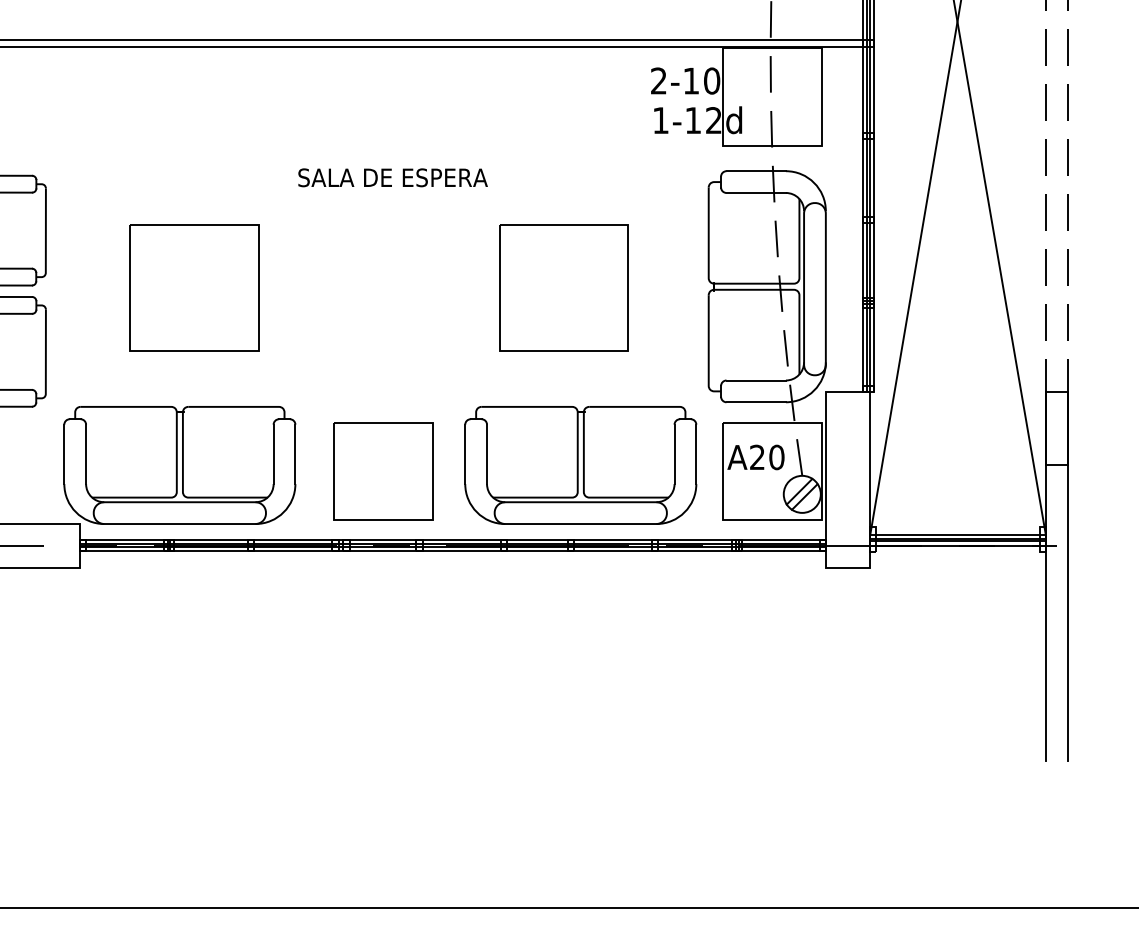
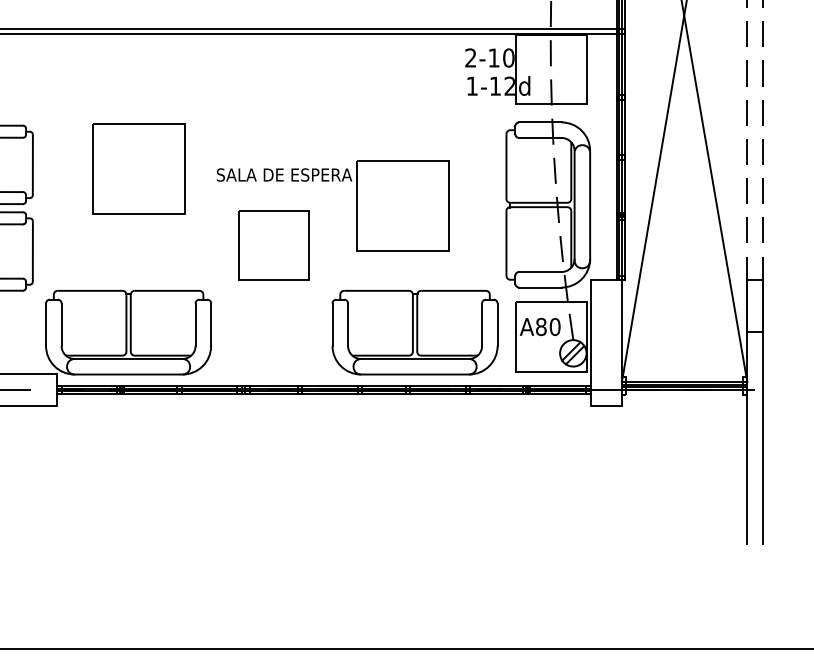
text: (392, 177) -> (284, 174), moved
part: (194, 287) -> (139, 168), moved
text: (757, 457) -> (541, 326), A20 -> A80
part: (383, 471) -> (274, 245), moved

